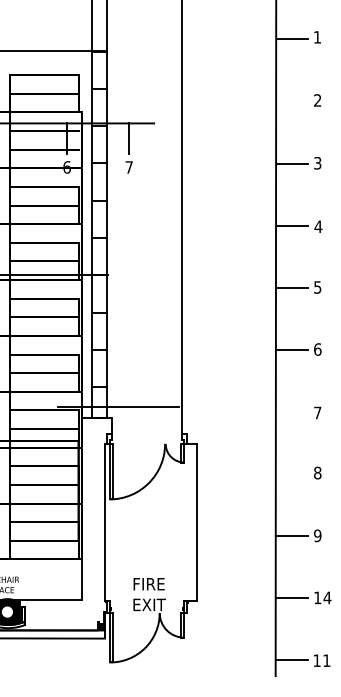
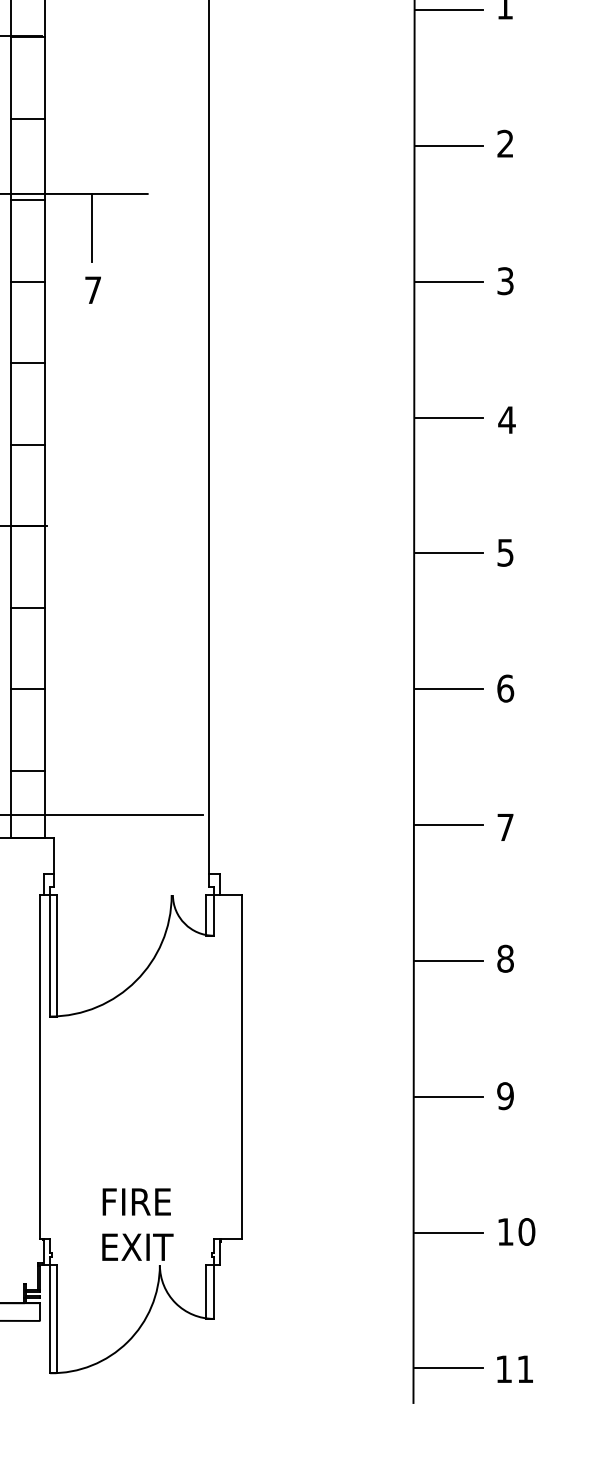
line: (291, 101) -> (448, 145), added
line: (291, 411) -> (448, 824), added
line: (291, 474) -> (448, 961), added
text: (327, 597) -> (526, 1231), 14 -> 10

